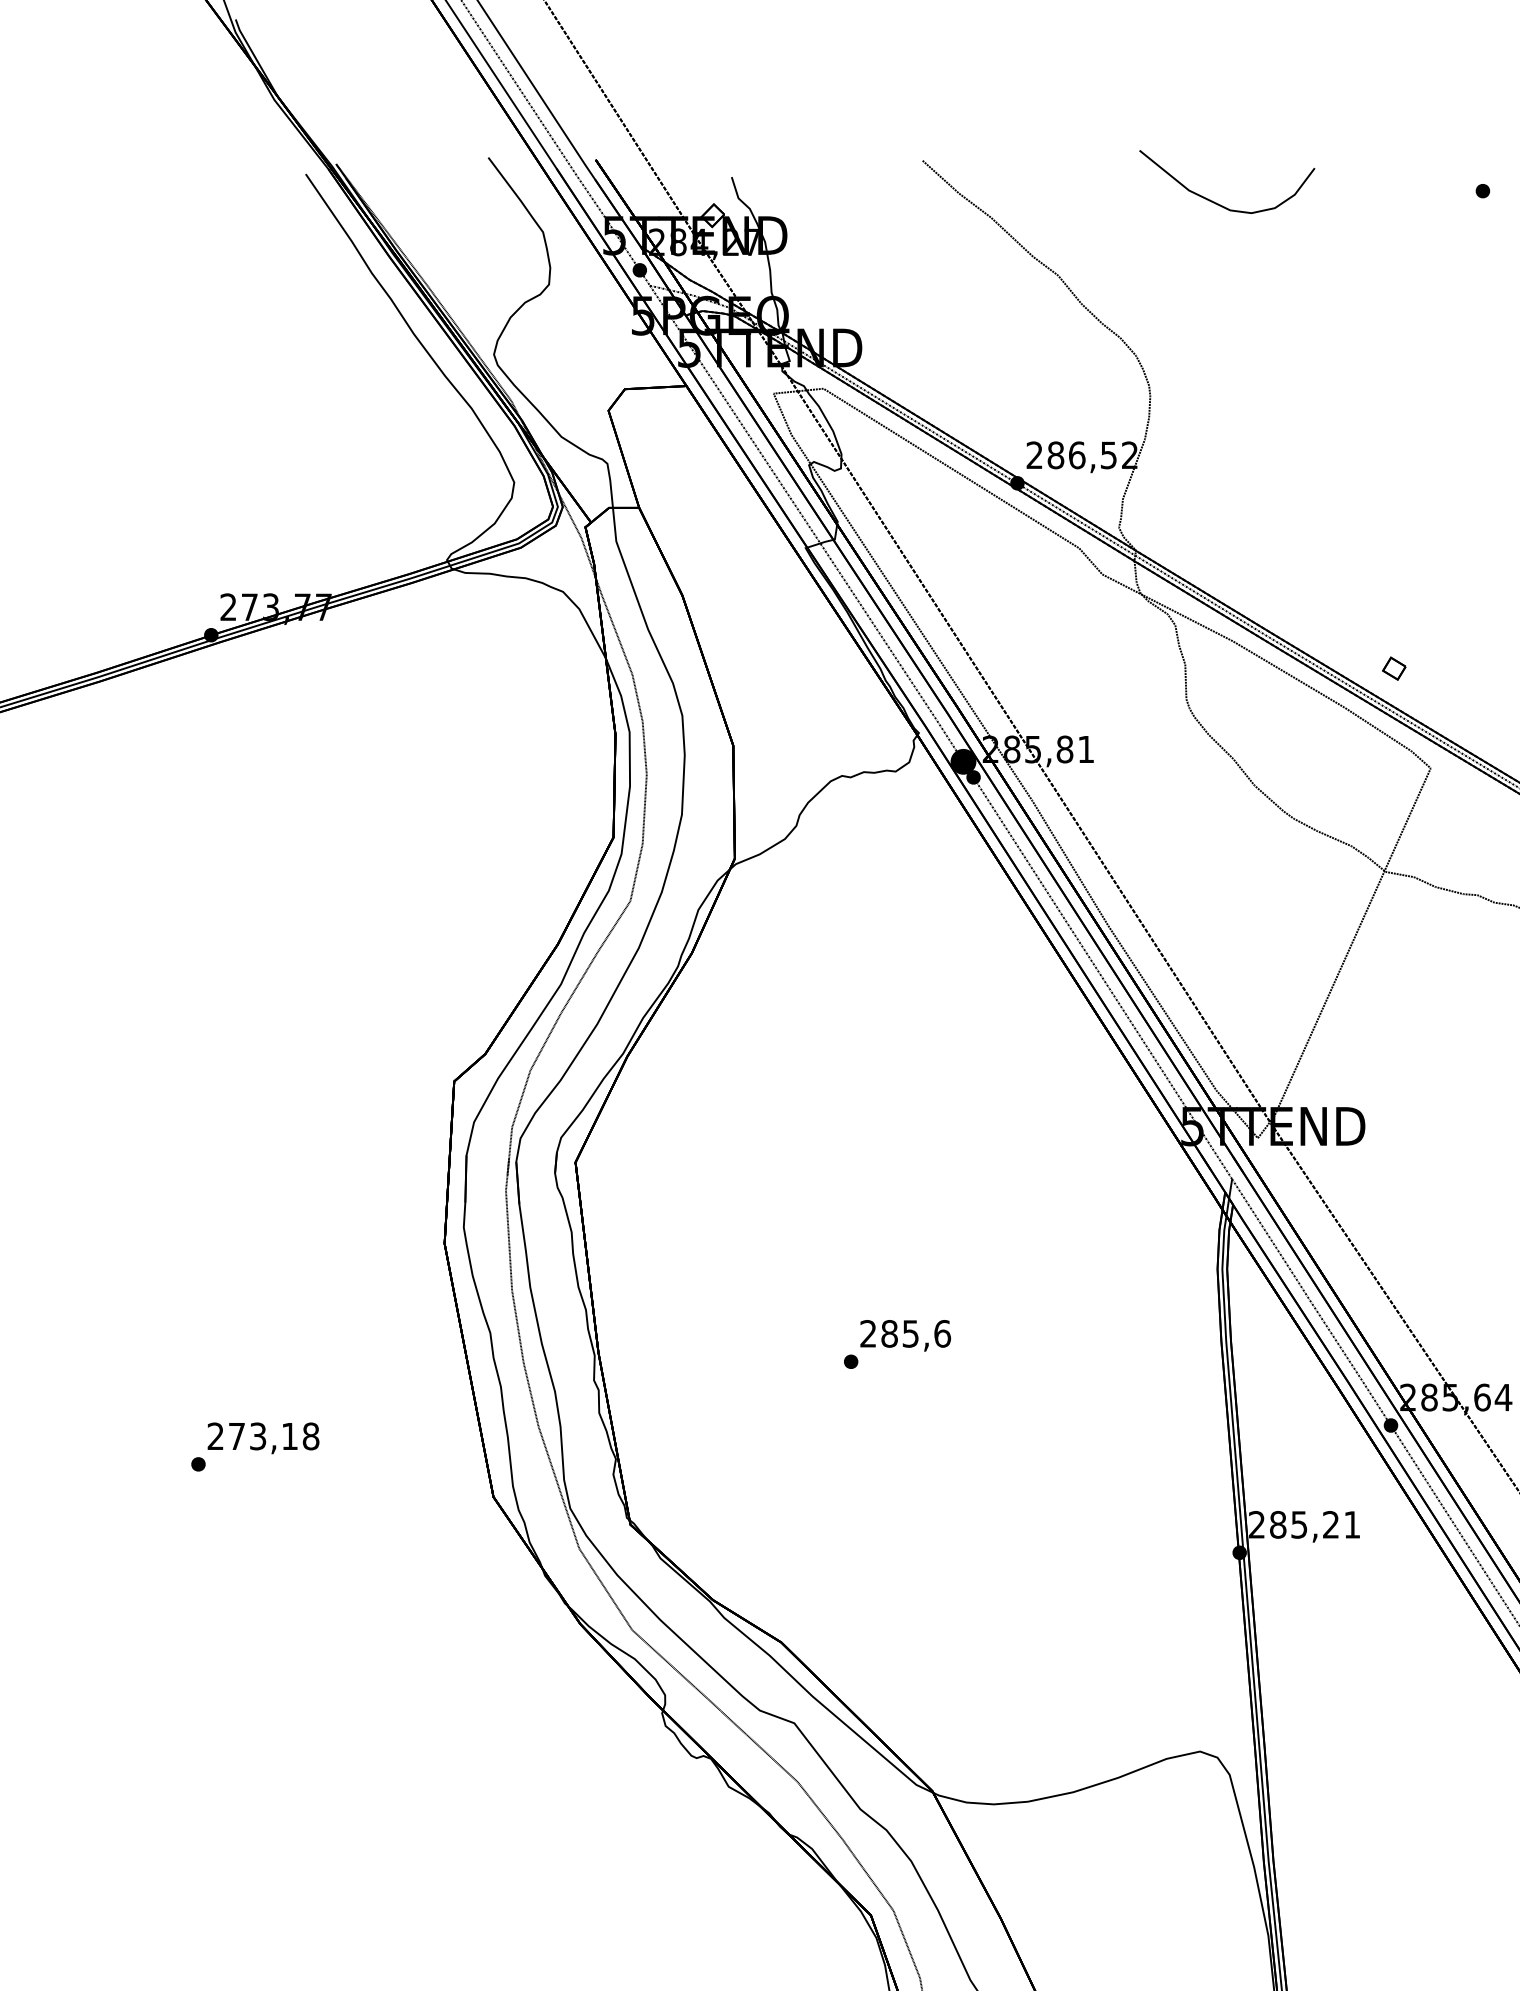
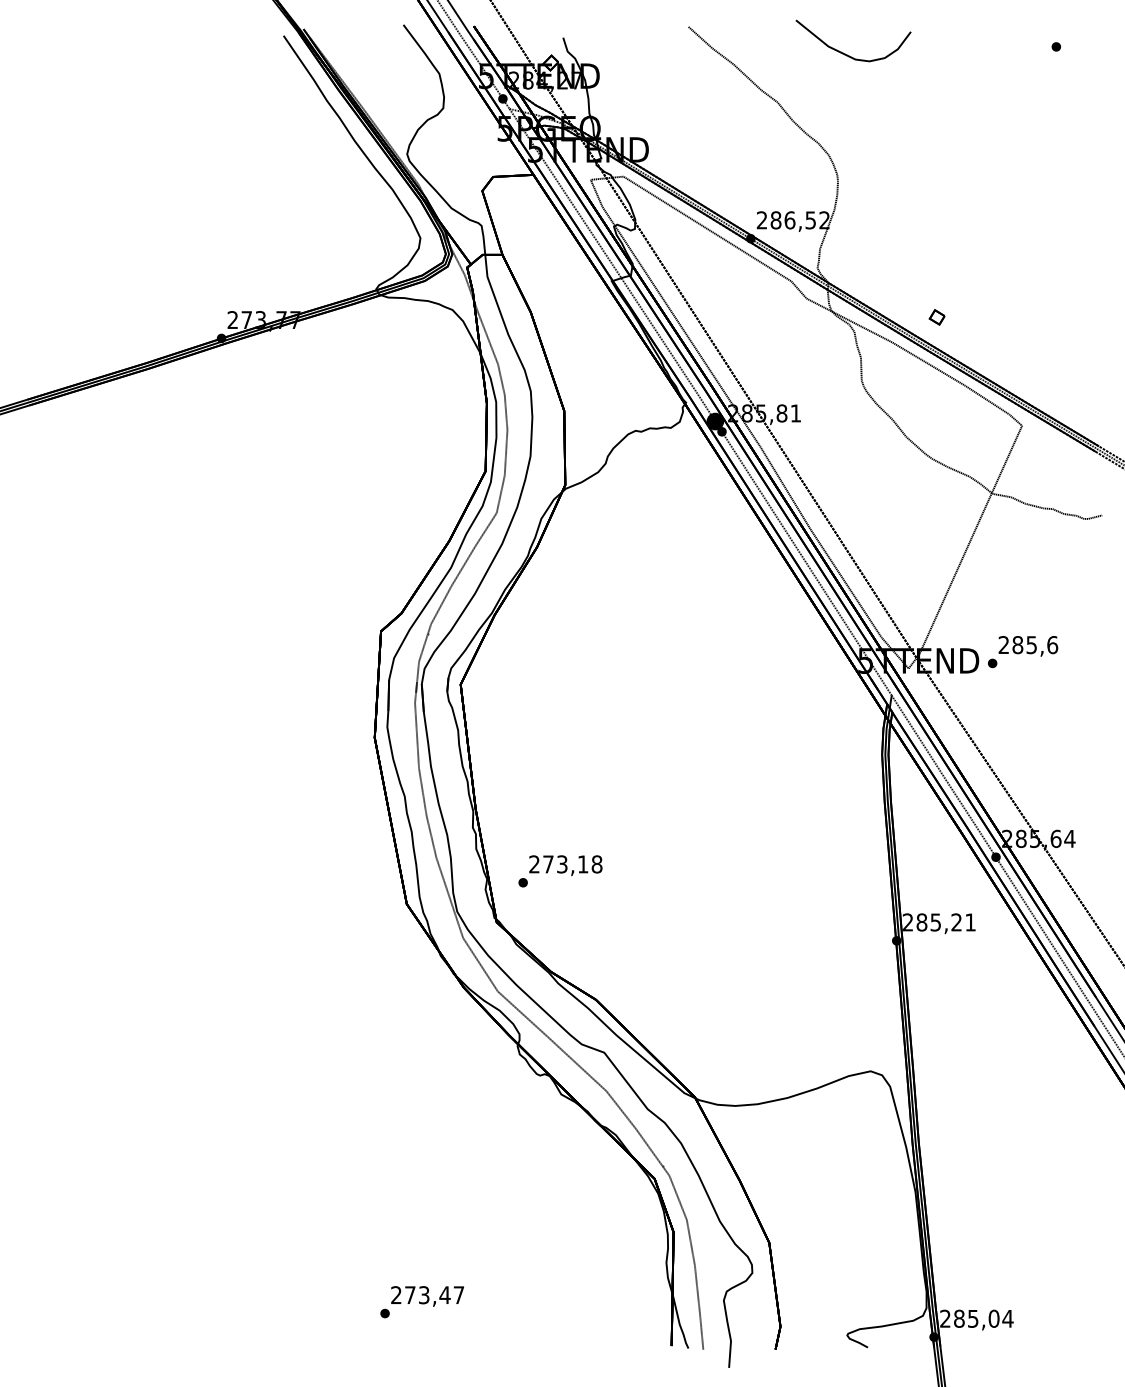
part: (1218, 202) -> (847, 54), moved
part: (1393, 668) -> (936, 317), moved
text: (898, 1345) -> (1023, 652), moved
text: (255, 1447) -> (560, 871), moved

